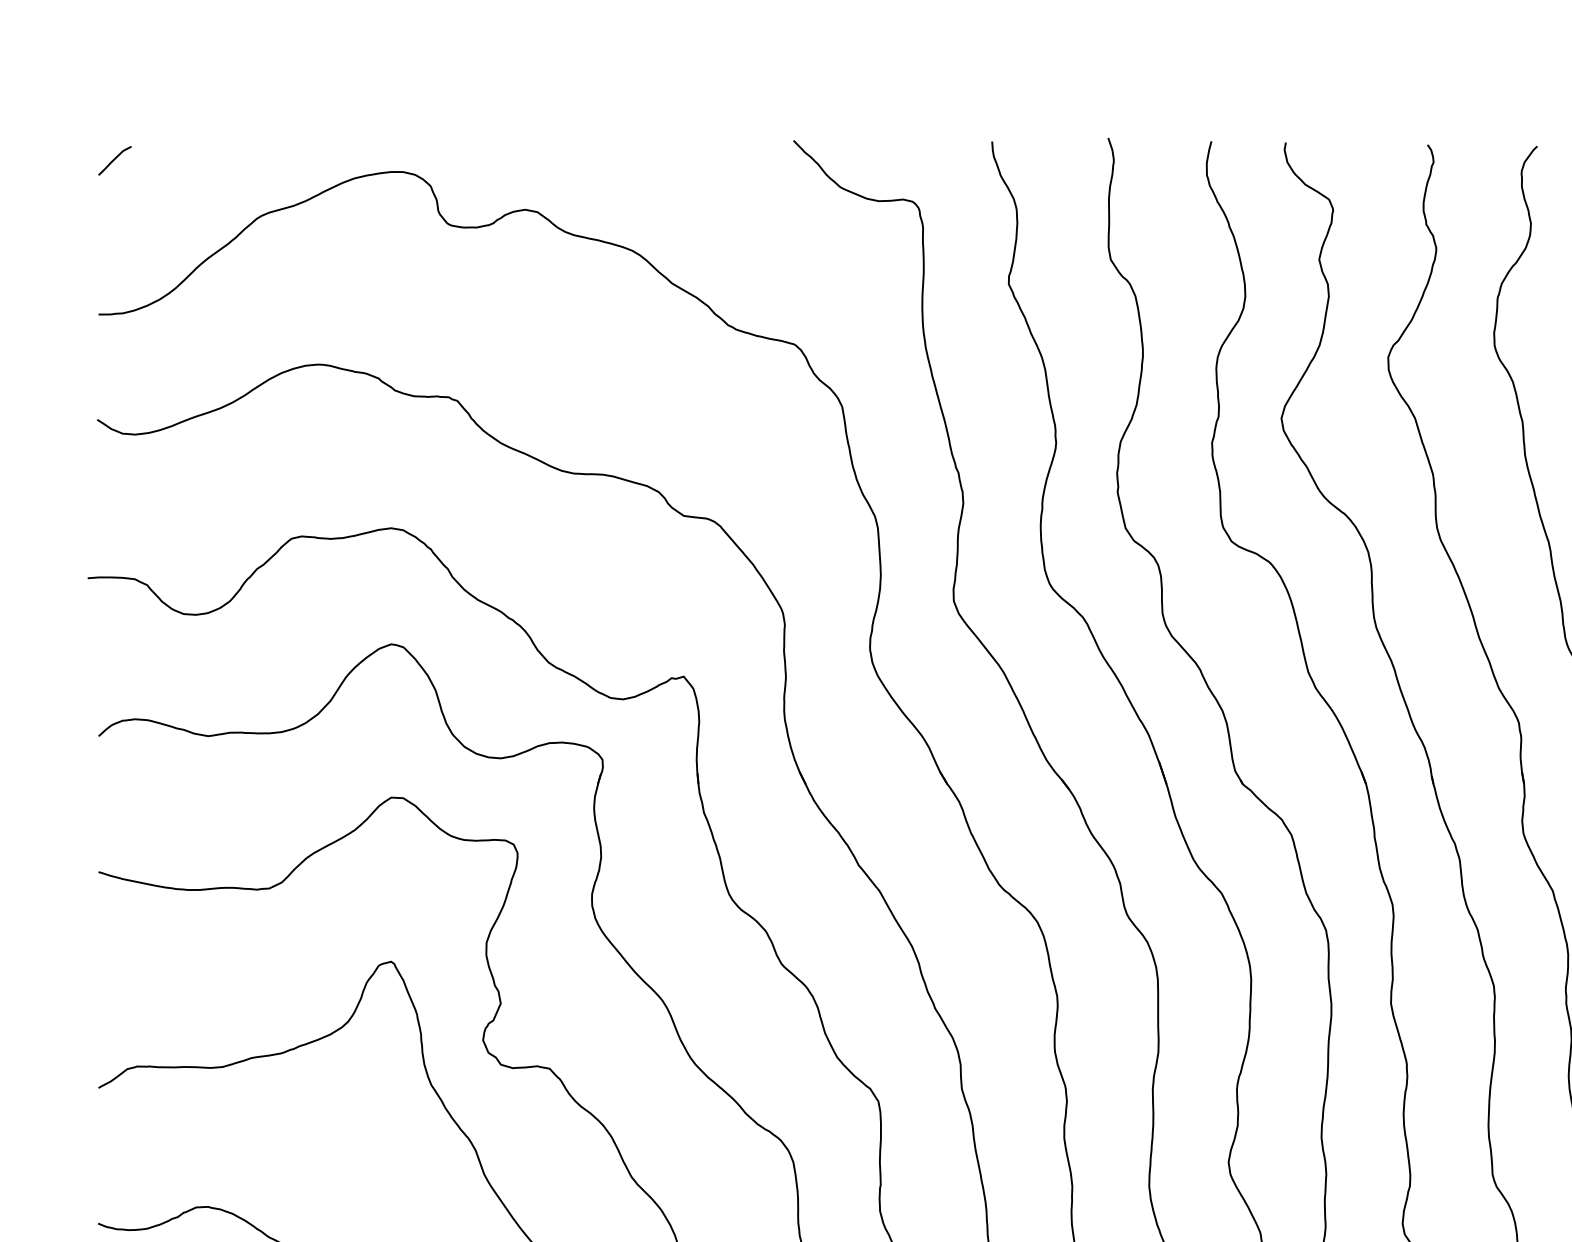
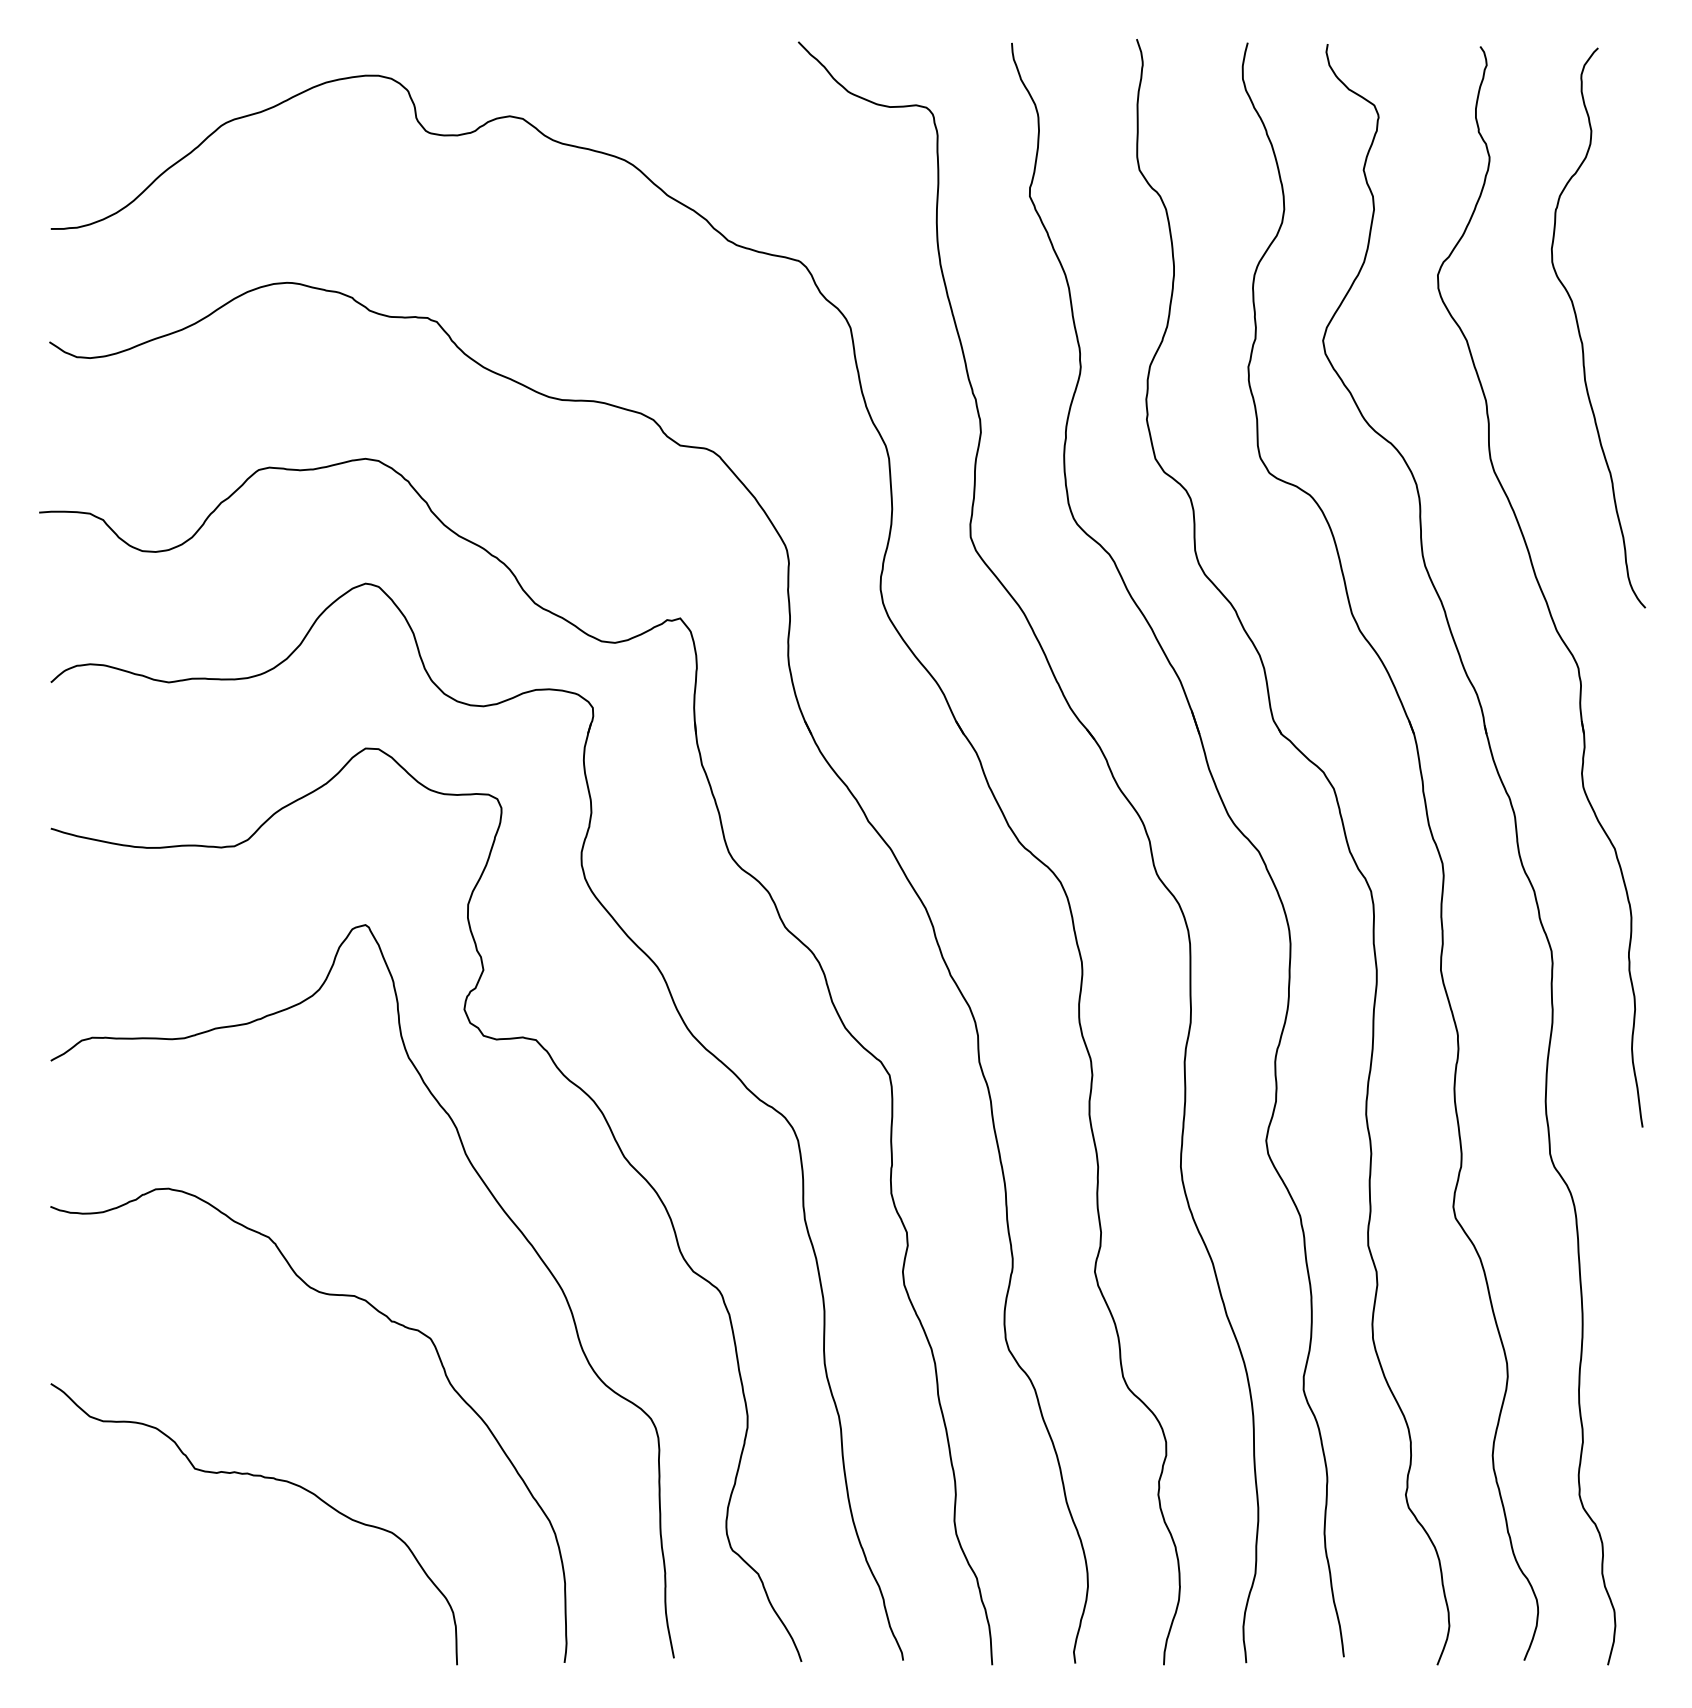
curve: (114, 159) -> (68, 62), removed

